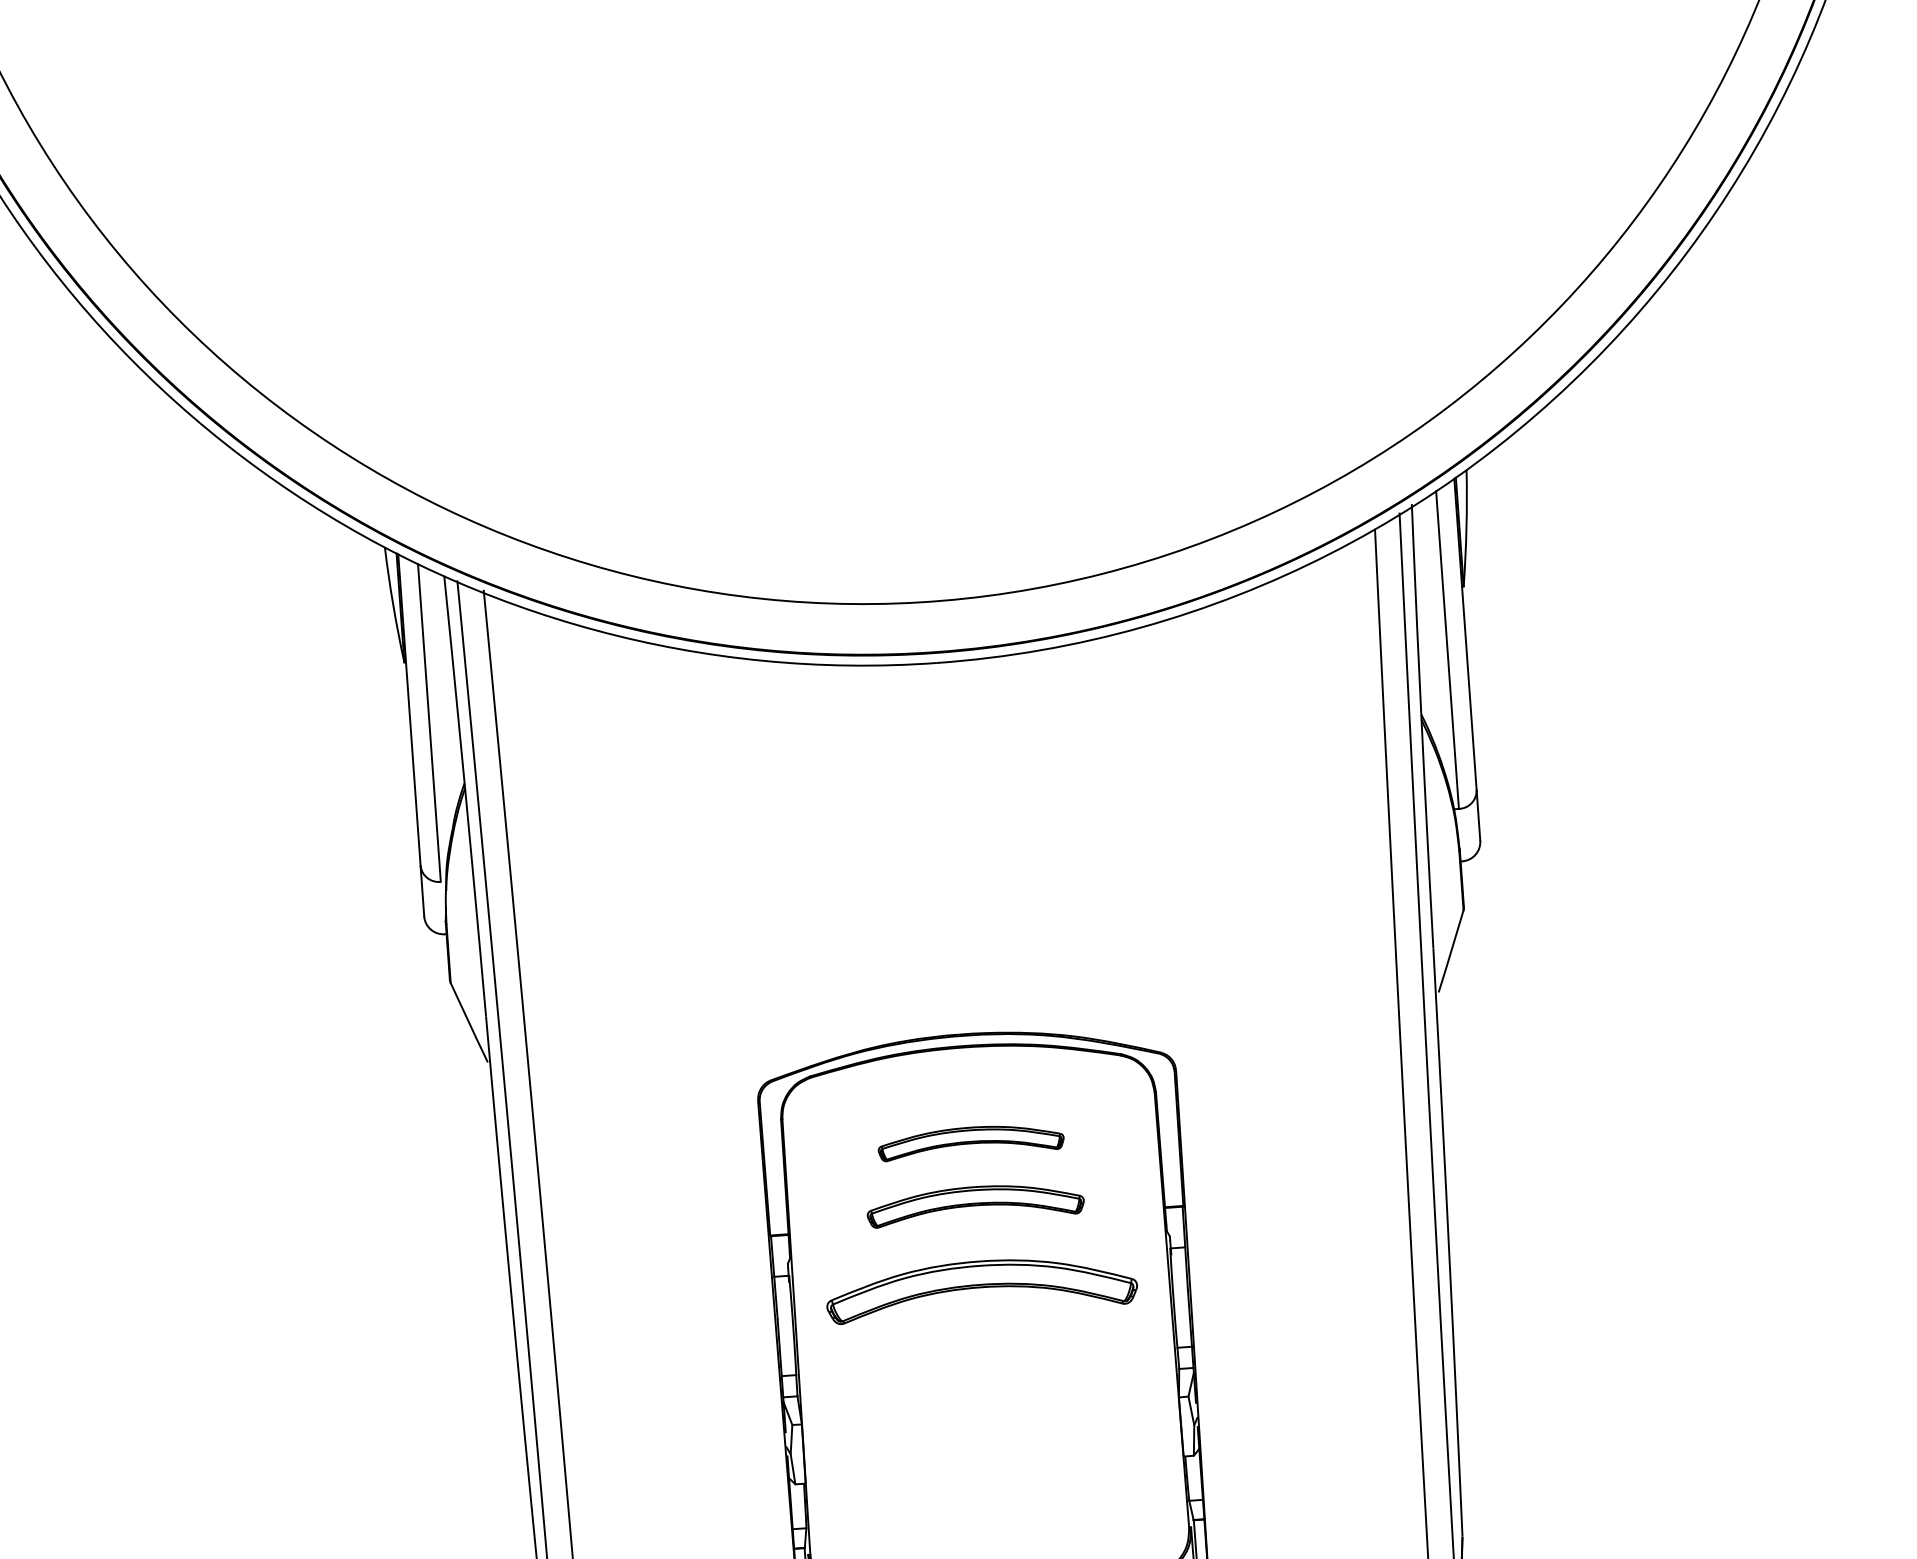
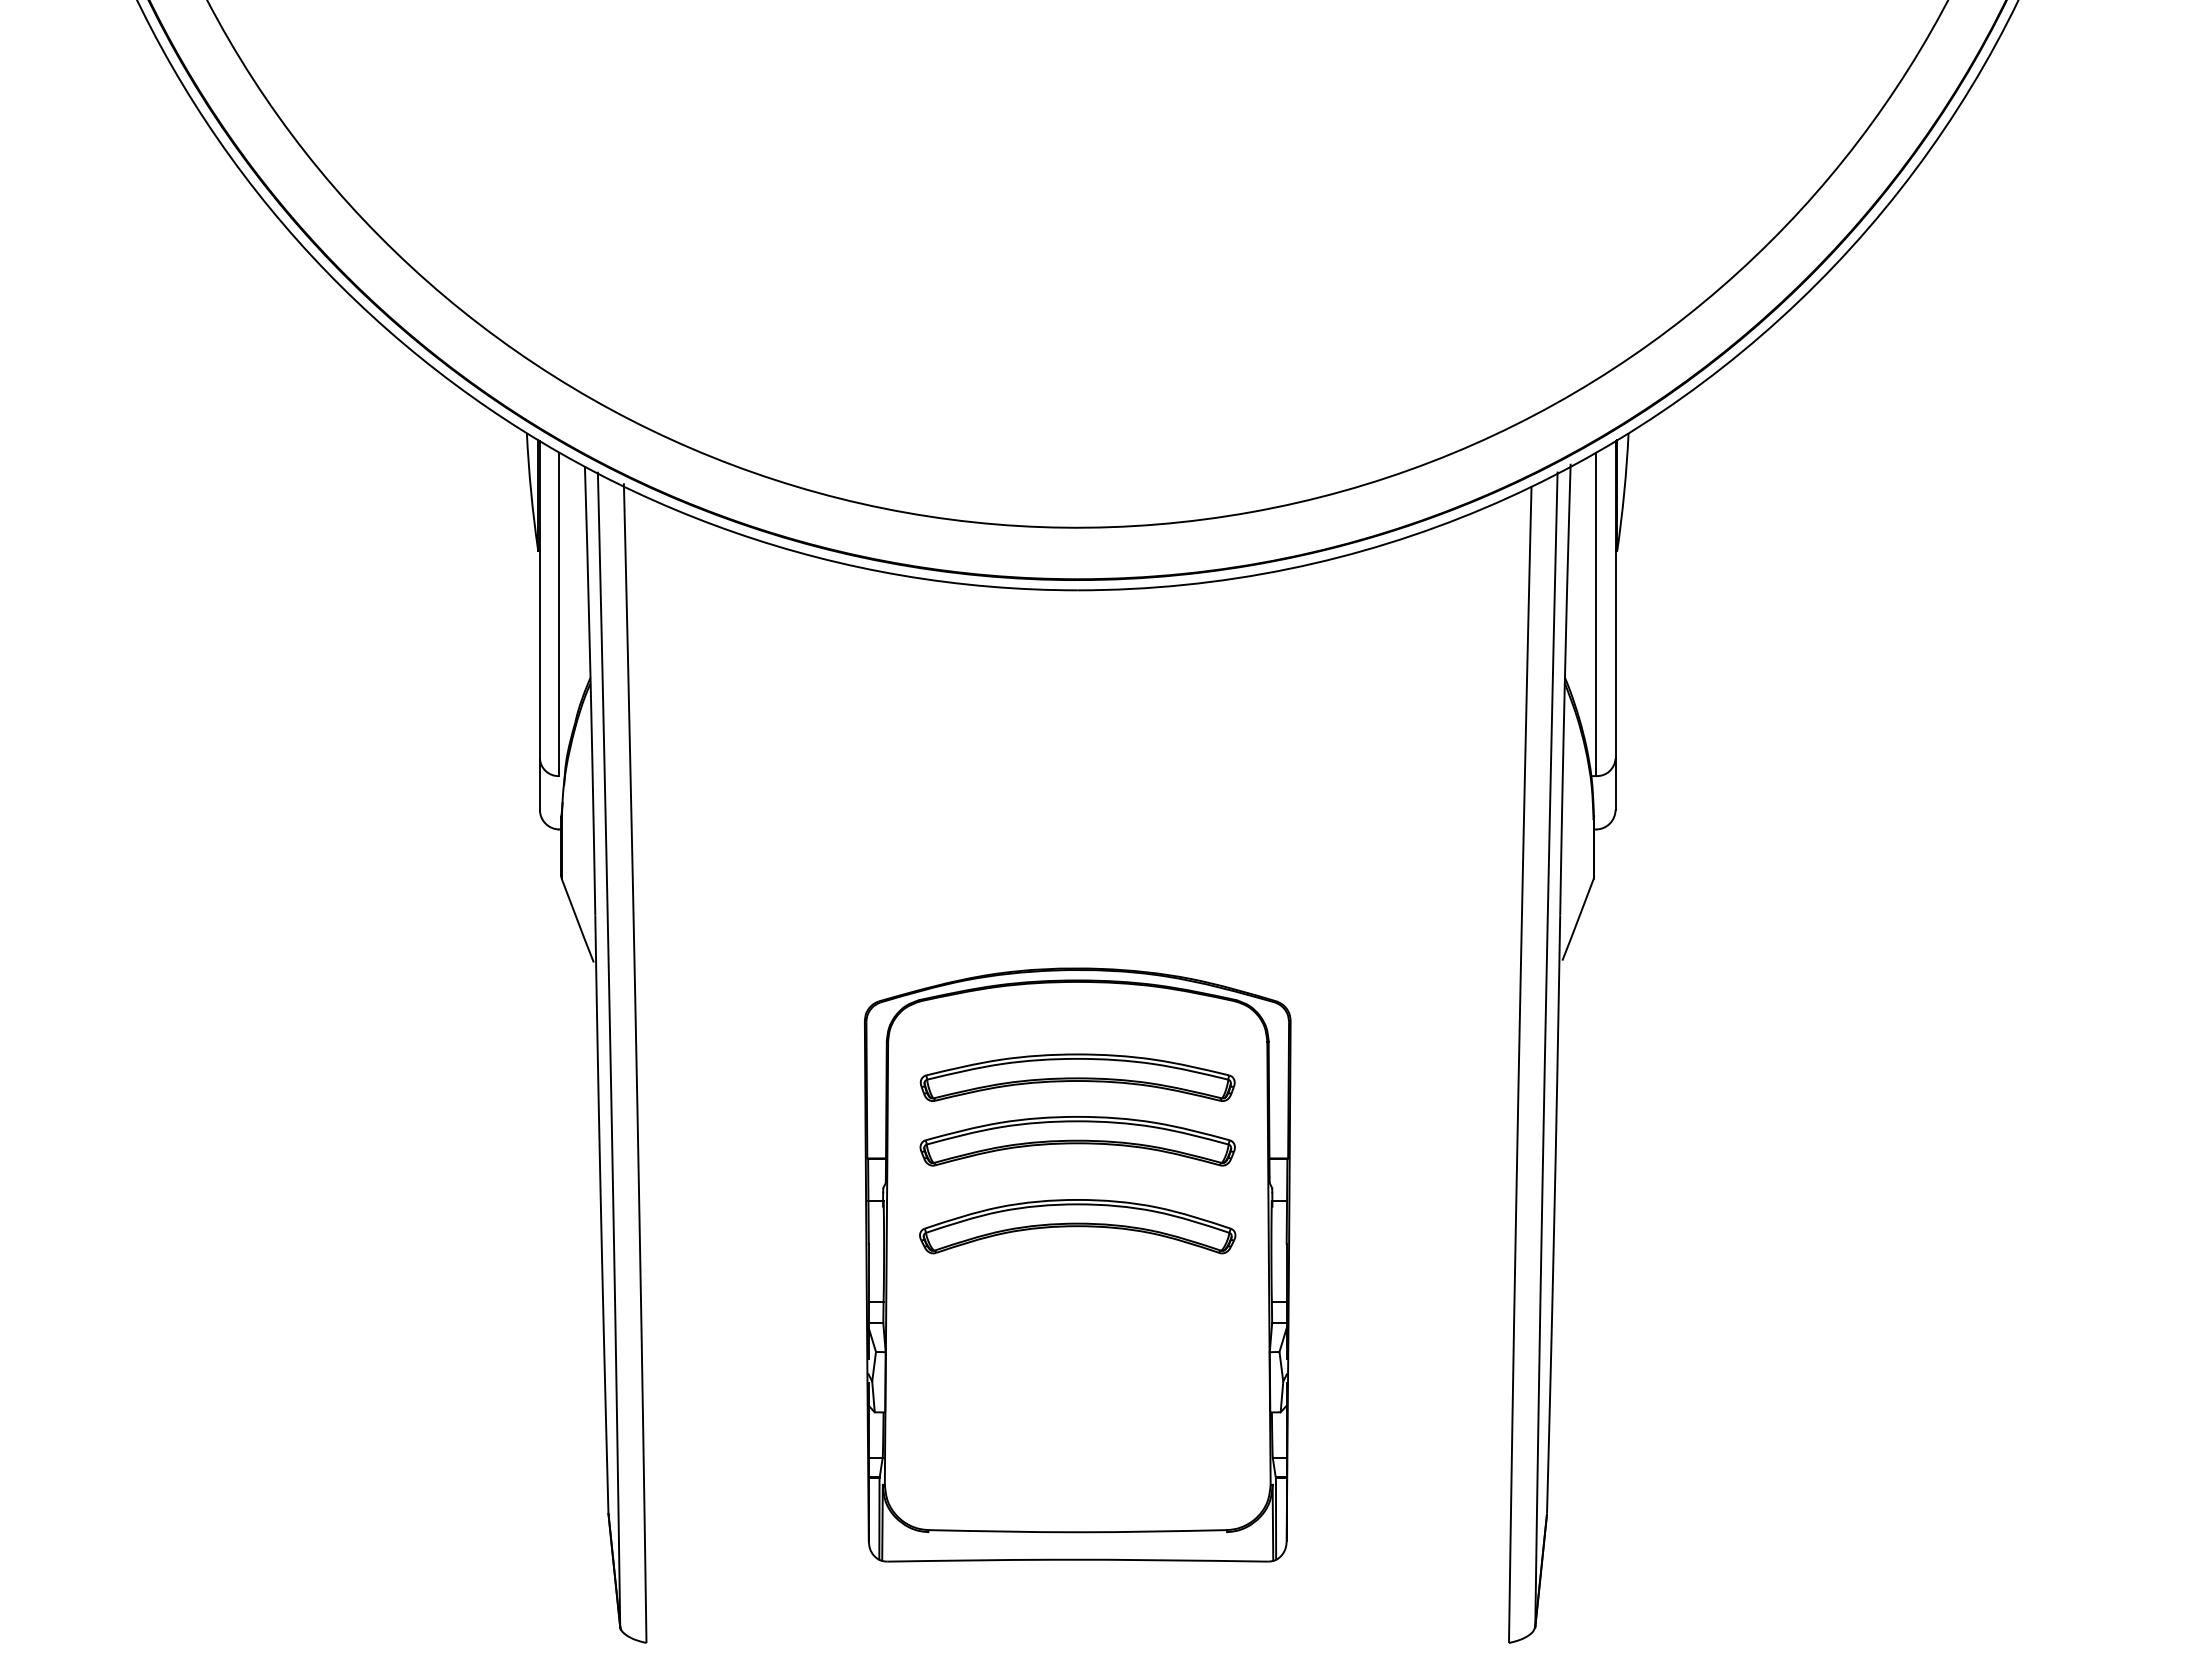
part: (970, 1141) -> (1077, 1077), size x1.67
part: (975, 1204) -> (1077, 1141), size x1.43

